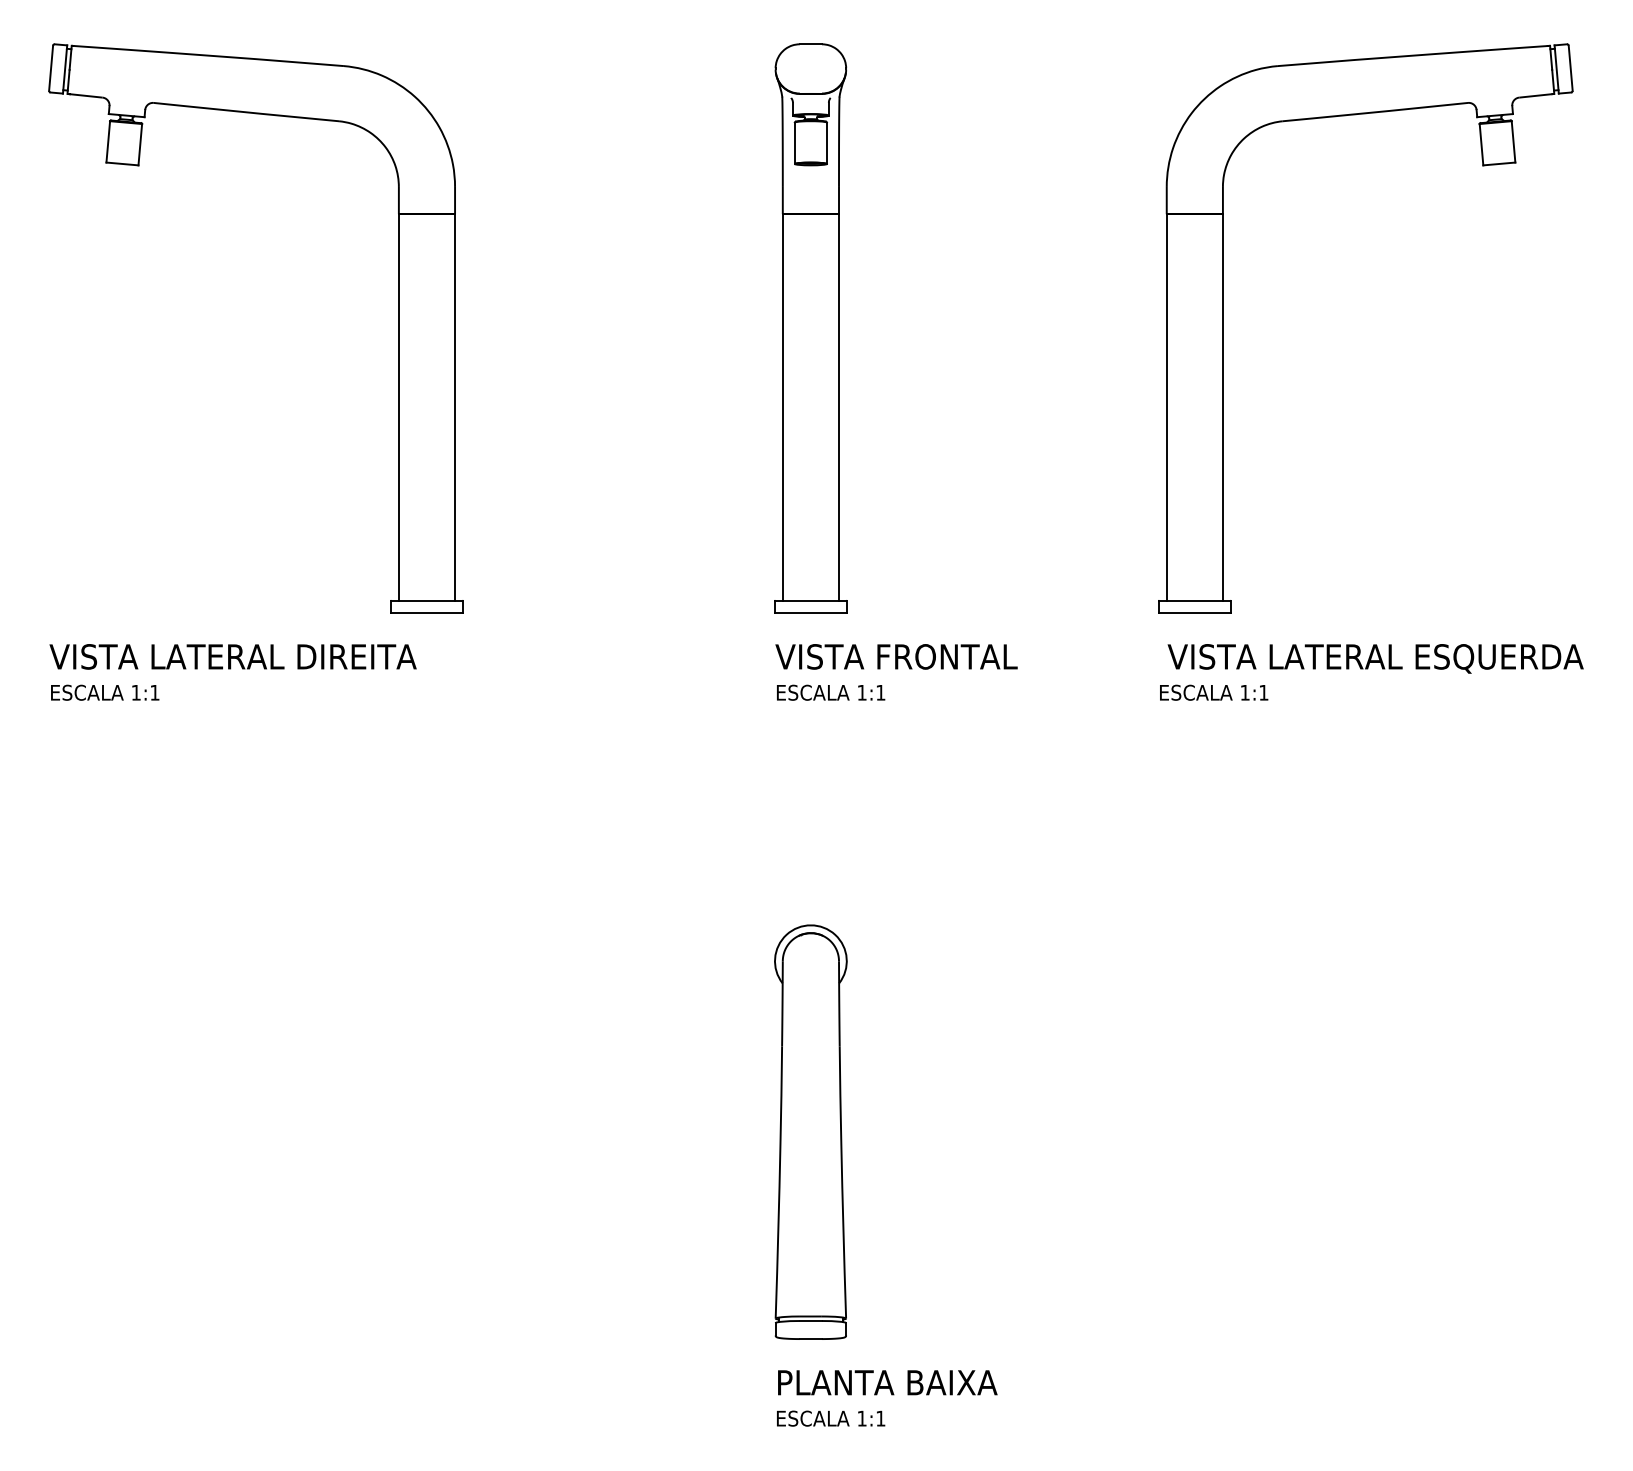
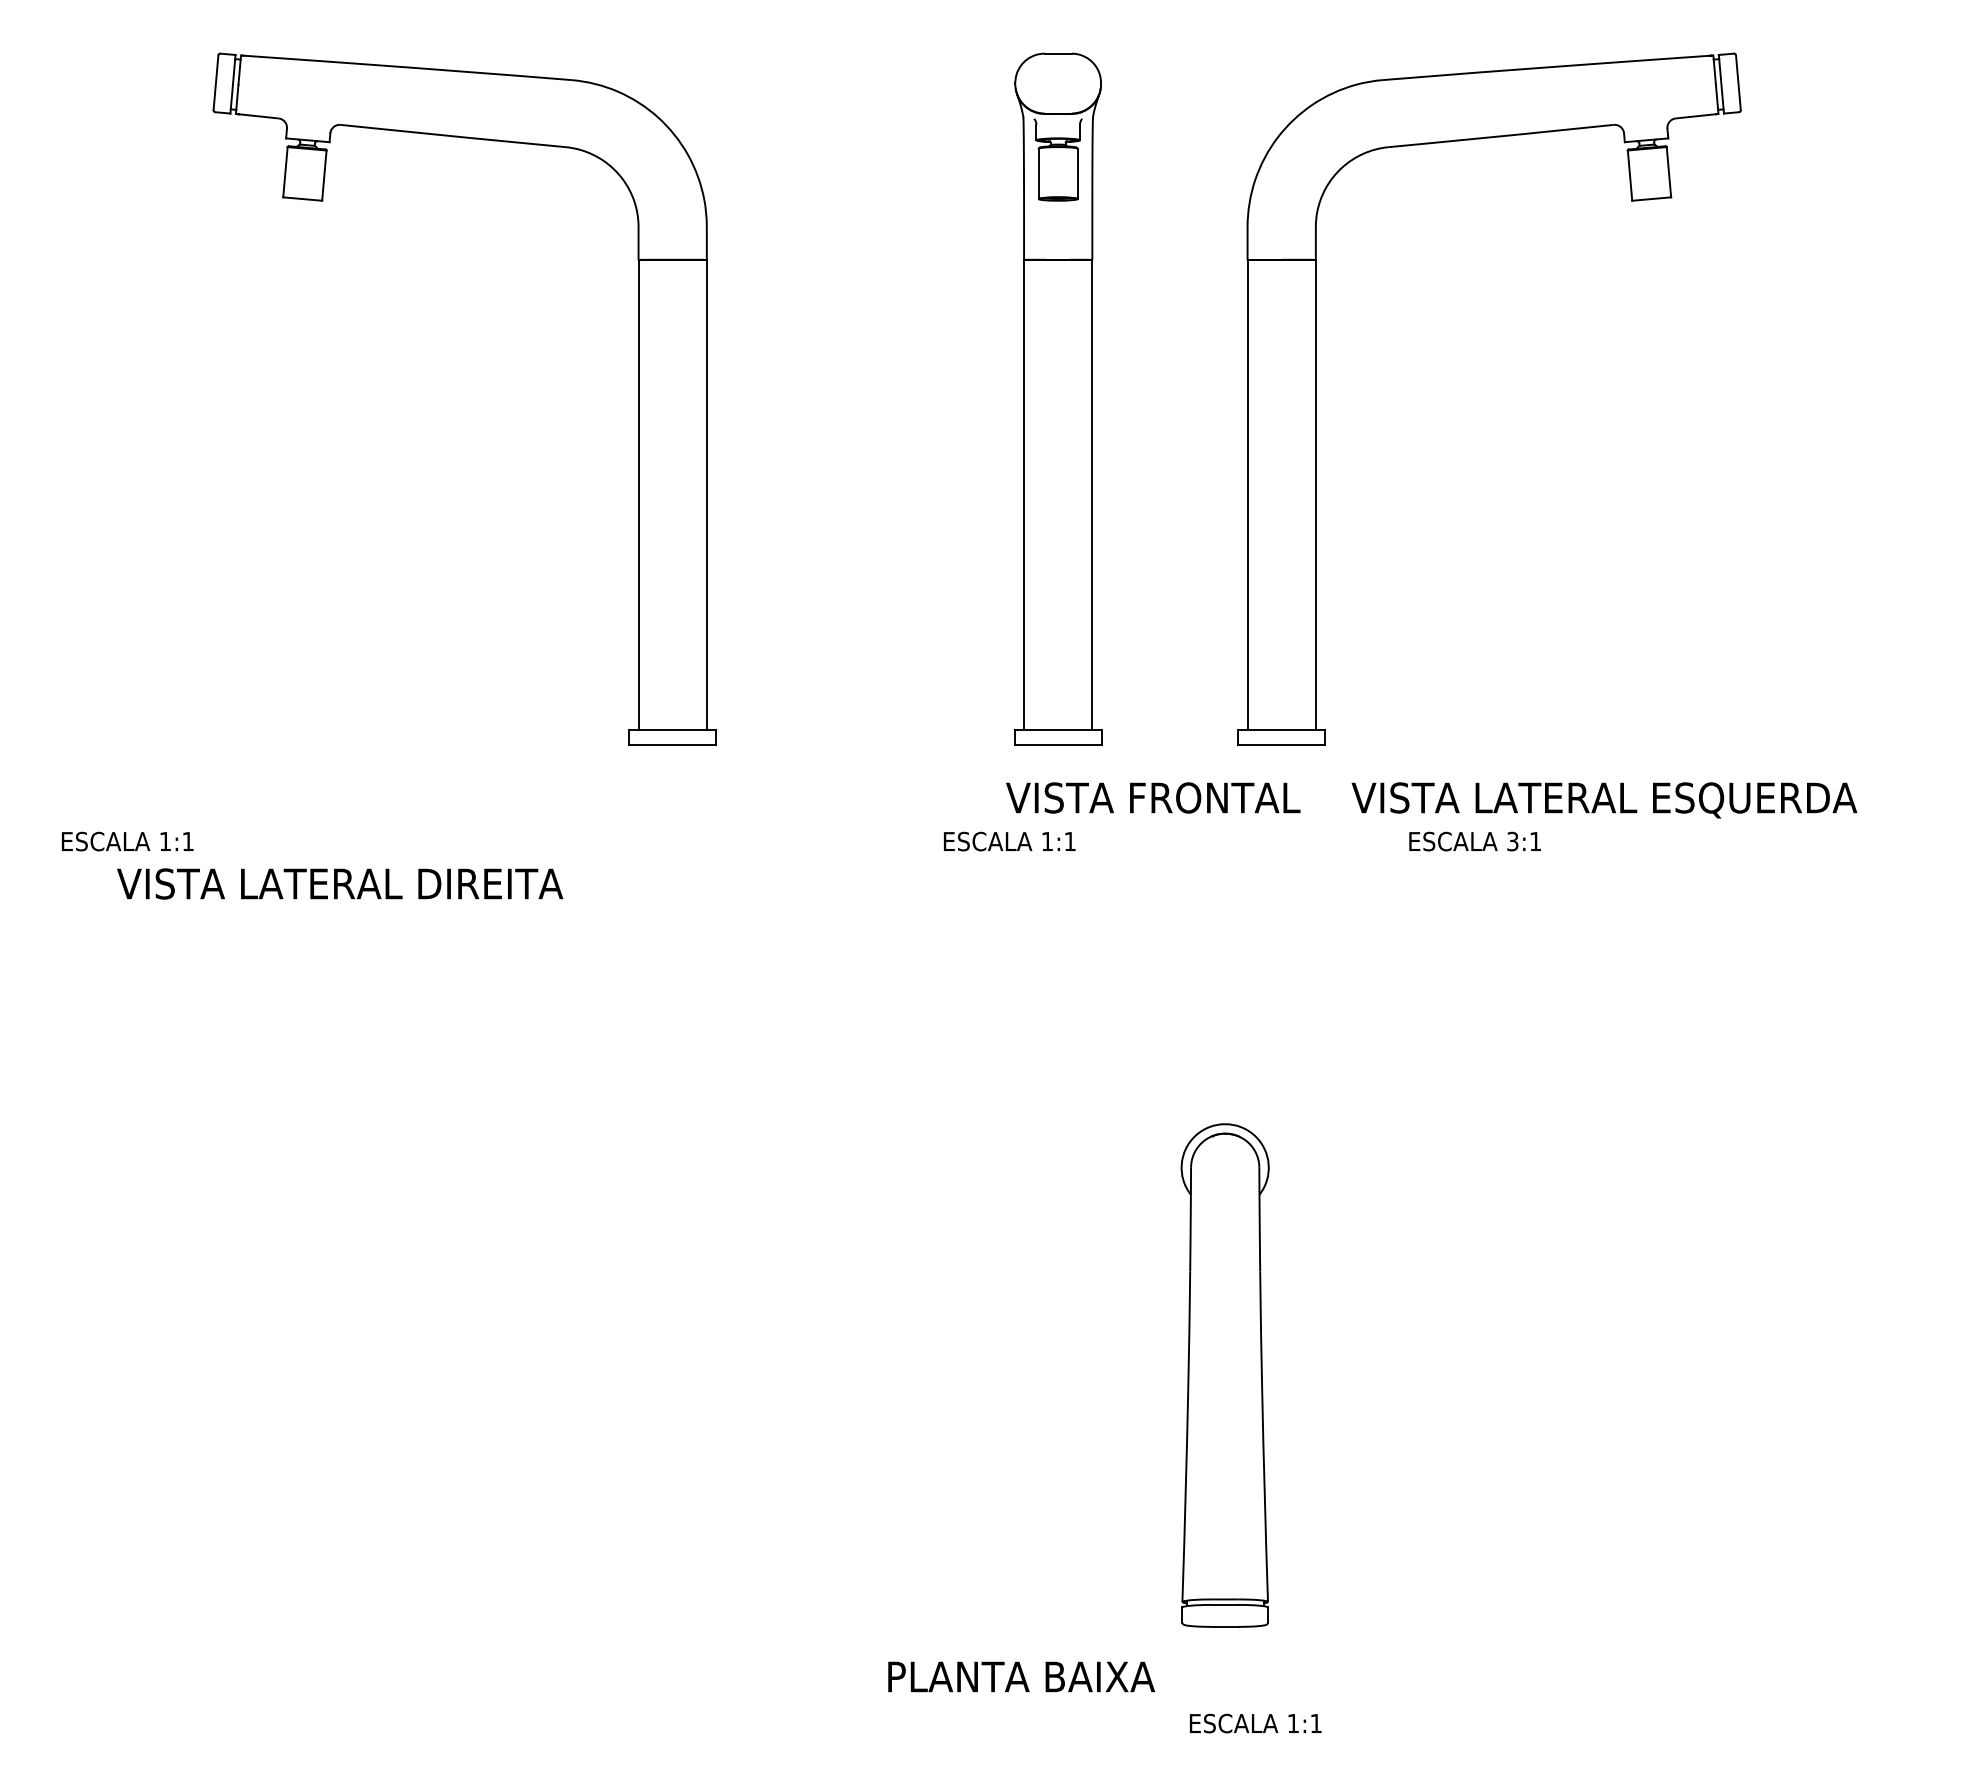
part: (398, 328) -> (638, 398), moved
part: (810, 328) -> (1057, 398), moved
part: (1223, 328) -> (1316, 398), moved
text: (233, 656) -> (340, 883), moved
text: (896, 656) -> (1153, 797), moved
text: (1375, 658) -> (1604, 800), moved
text: (1244, 692) -> (1512, 841), 1:1 -> 3:1
part: (810, 1132) -> (1224, 1375), moved
text: (887, 1382) -> (1021, 1676), moved
text: (830, 1418) -> (1255, 1723), moved

